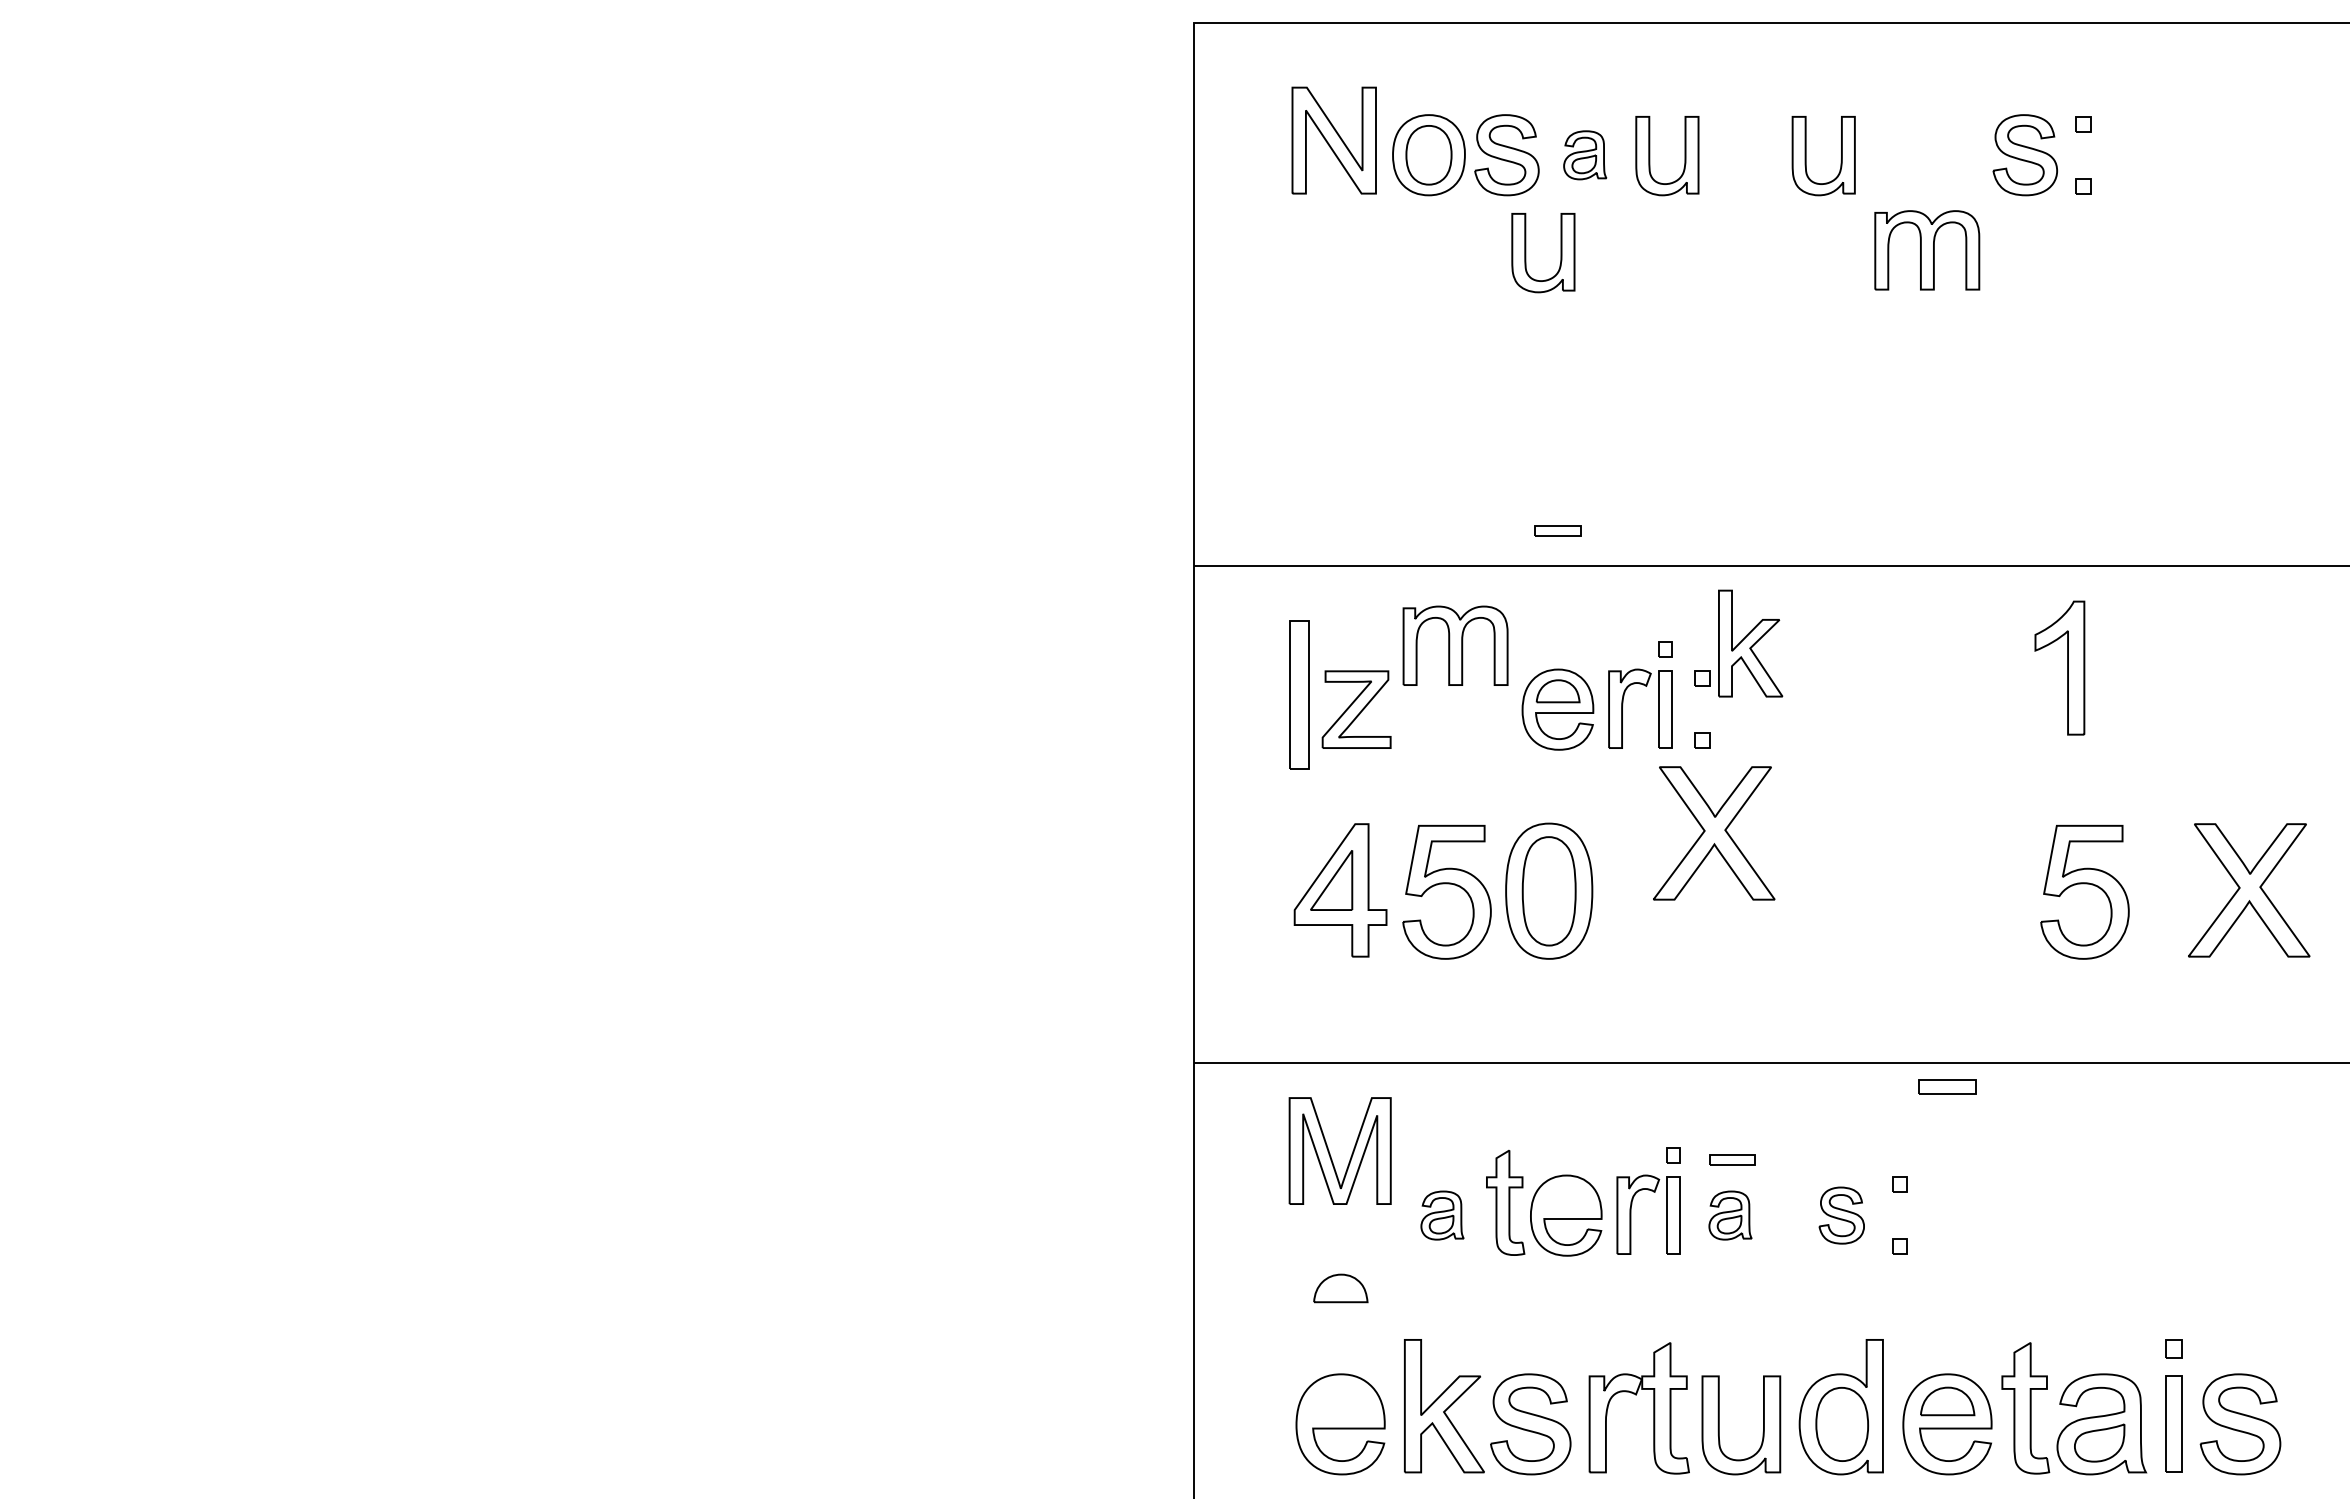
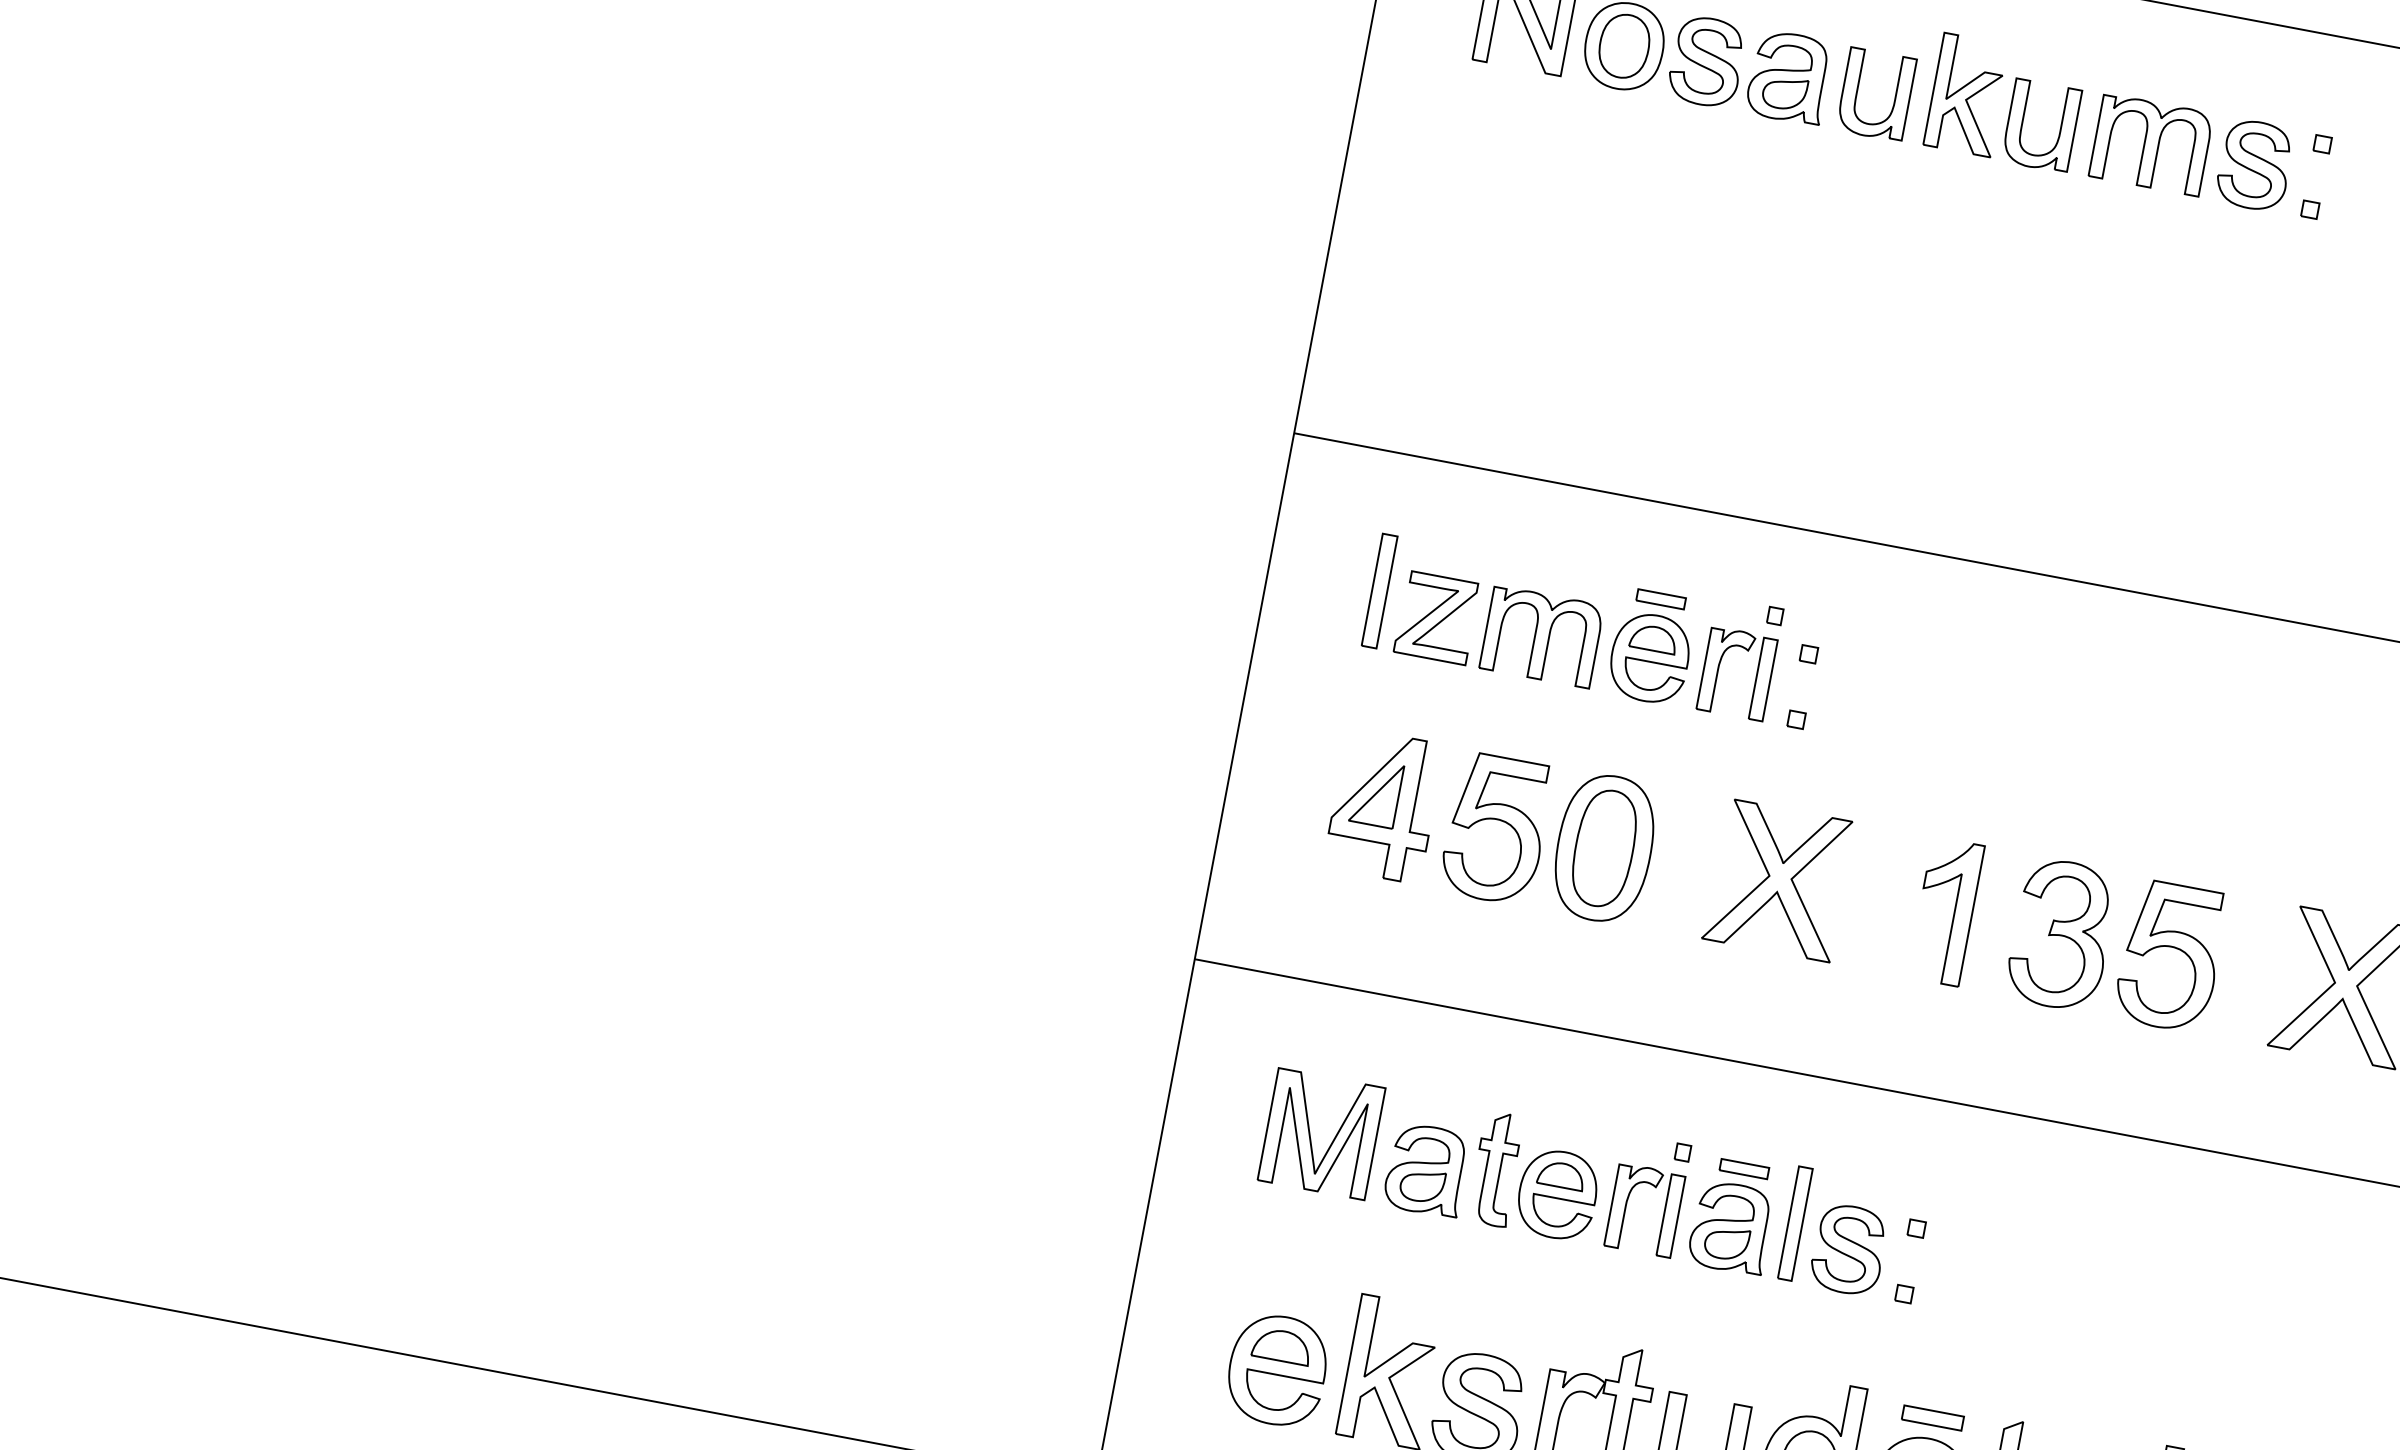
part: (1585, 155) -> (1789, 77), size x1.67
part: (1927, 250) -> (2151, 145), moved
part: (1526, 253) -> (1707, 169), removed
part: (1557, 530) -> (1660, 598), moved
part: (1750, 643) -> (1967, 94), moved
part: (1455, 645) -> (1541, 636), moved
part: (2067, 667) -> (1953, 912), moved
part: (1299, 694) -> (1379, 590), size x0.71
part: (1714, 833) -> (1779, 880), moved
part: (1981, 890) -> (2061, 933), added
part: (1947, 1086) -> (1933, 1417), moved
part: (1330, 1153) -> (1310, 1134), moved
part: (1566, 1197) -> (1561, 1175), added
part: (1788, 1200) -> (1795, 1223), added
part: (1442, 1215) -> (1426, 1169), size x1.67
part: (1730, 1215) -> (1731, 1227), size x1.67
part: (1841, 1215) -> (1848, 1249), size x1.43
part: (1340, 1288) -> (1281, 1346), moved

